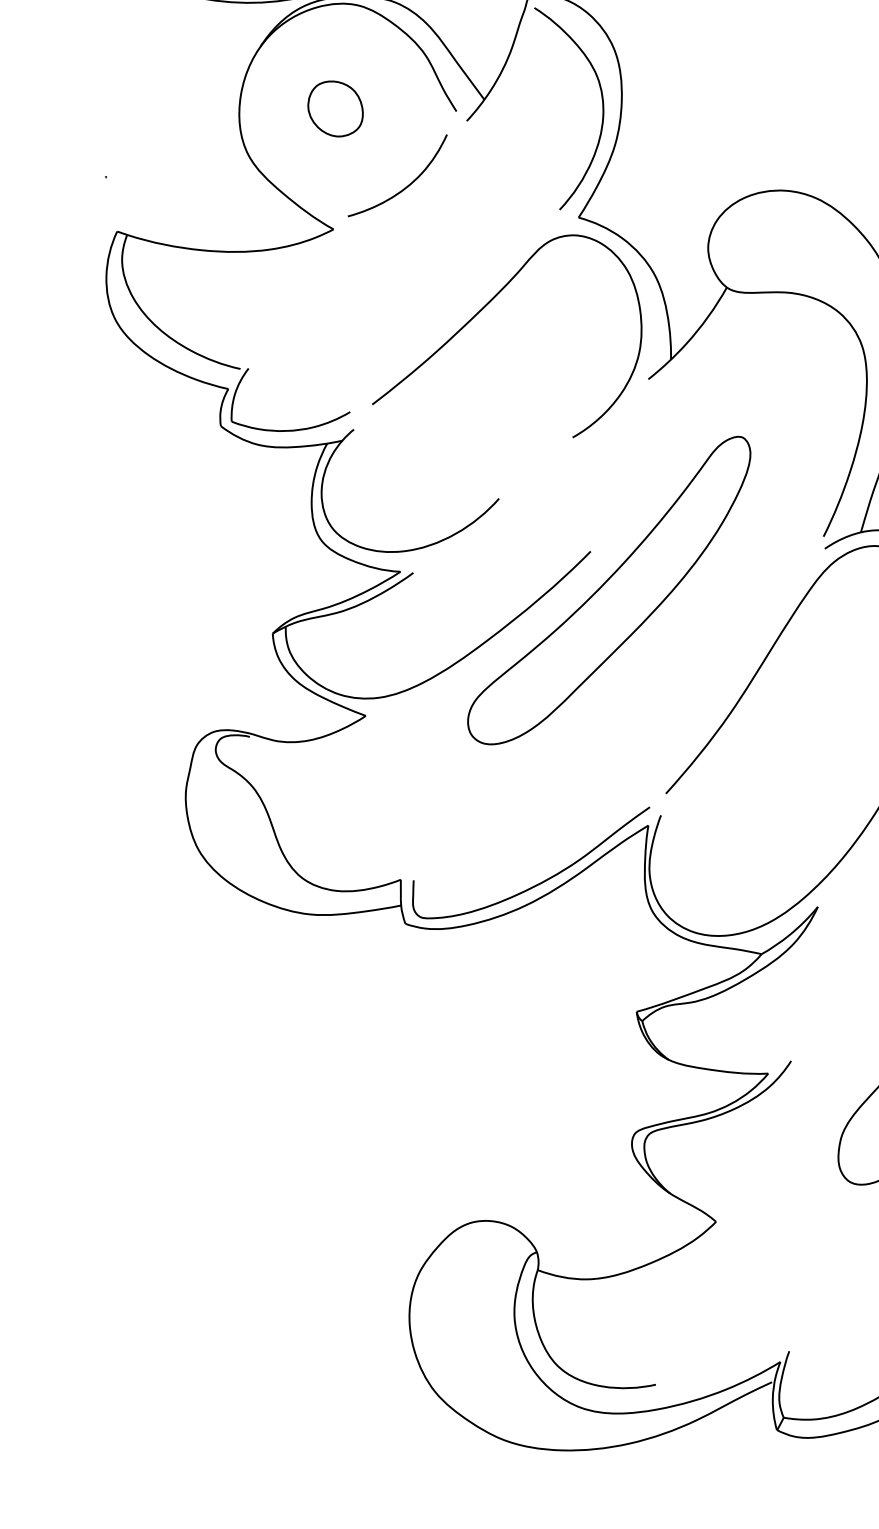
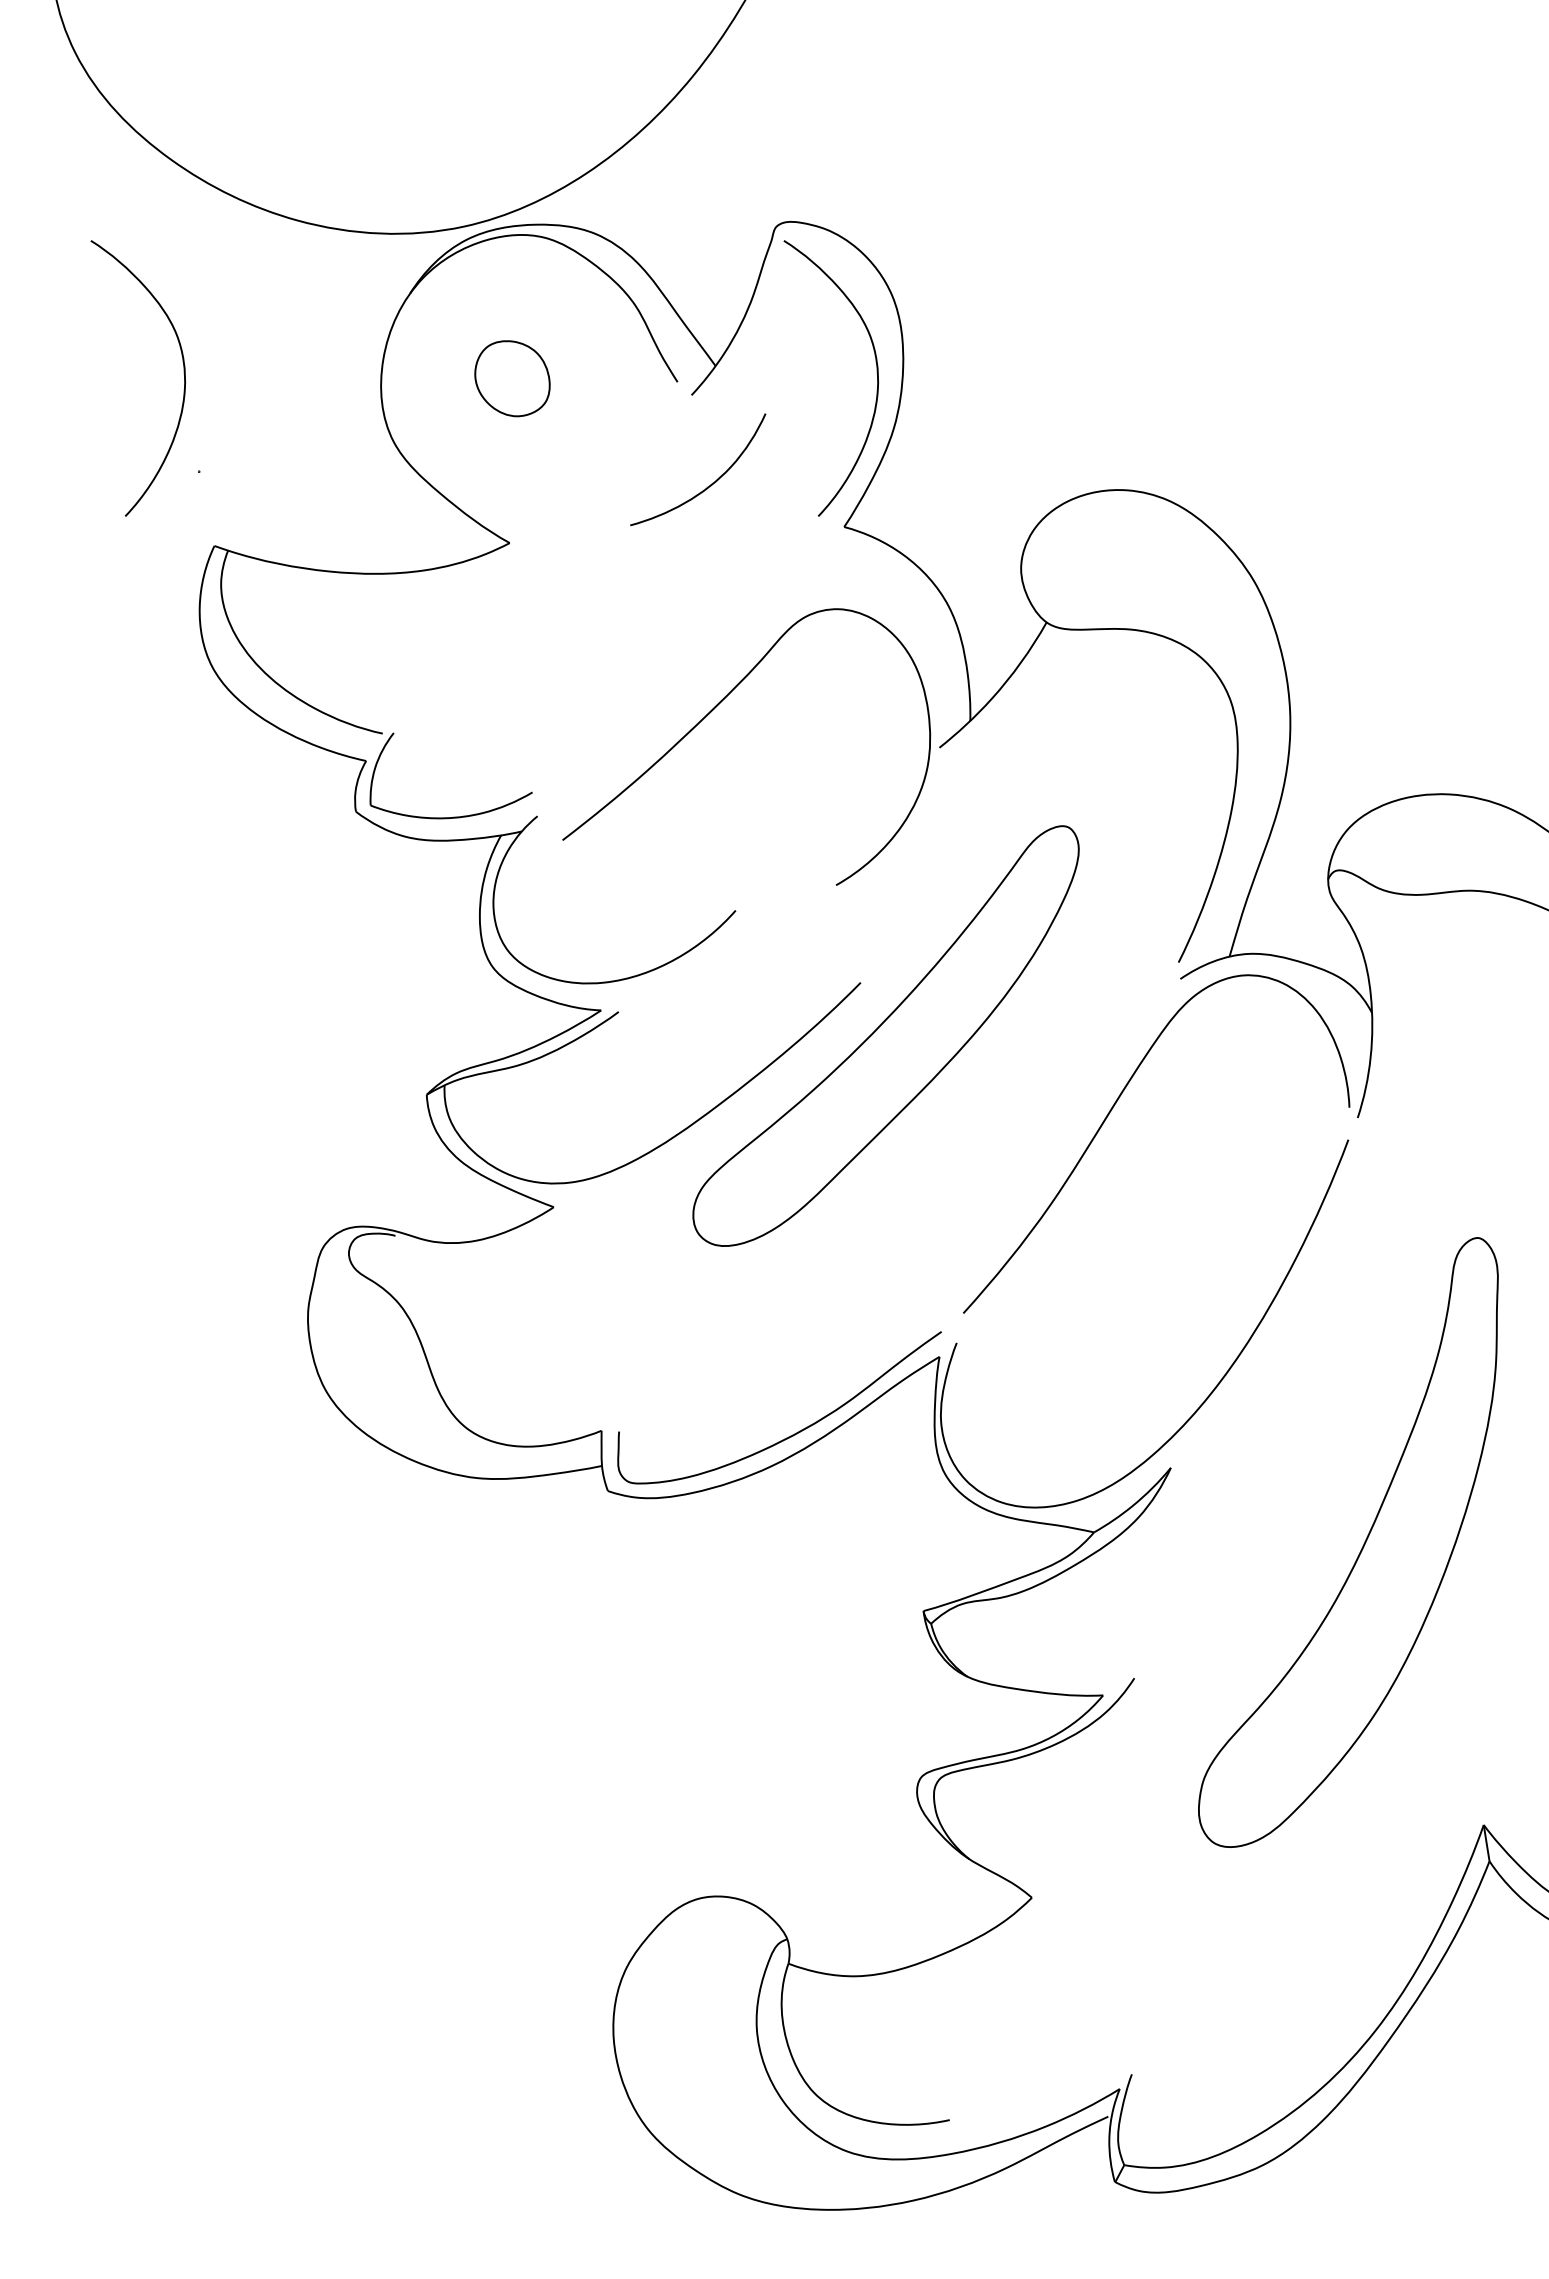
curve: (94, 105) -> (183, 373), added
curve: (408, 185) -> (712, 482), moved
curve: (482, 310) -> (712, 711), moved

